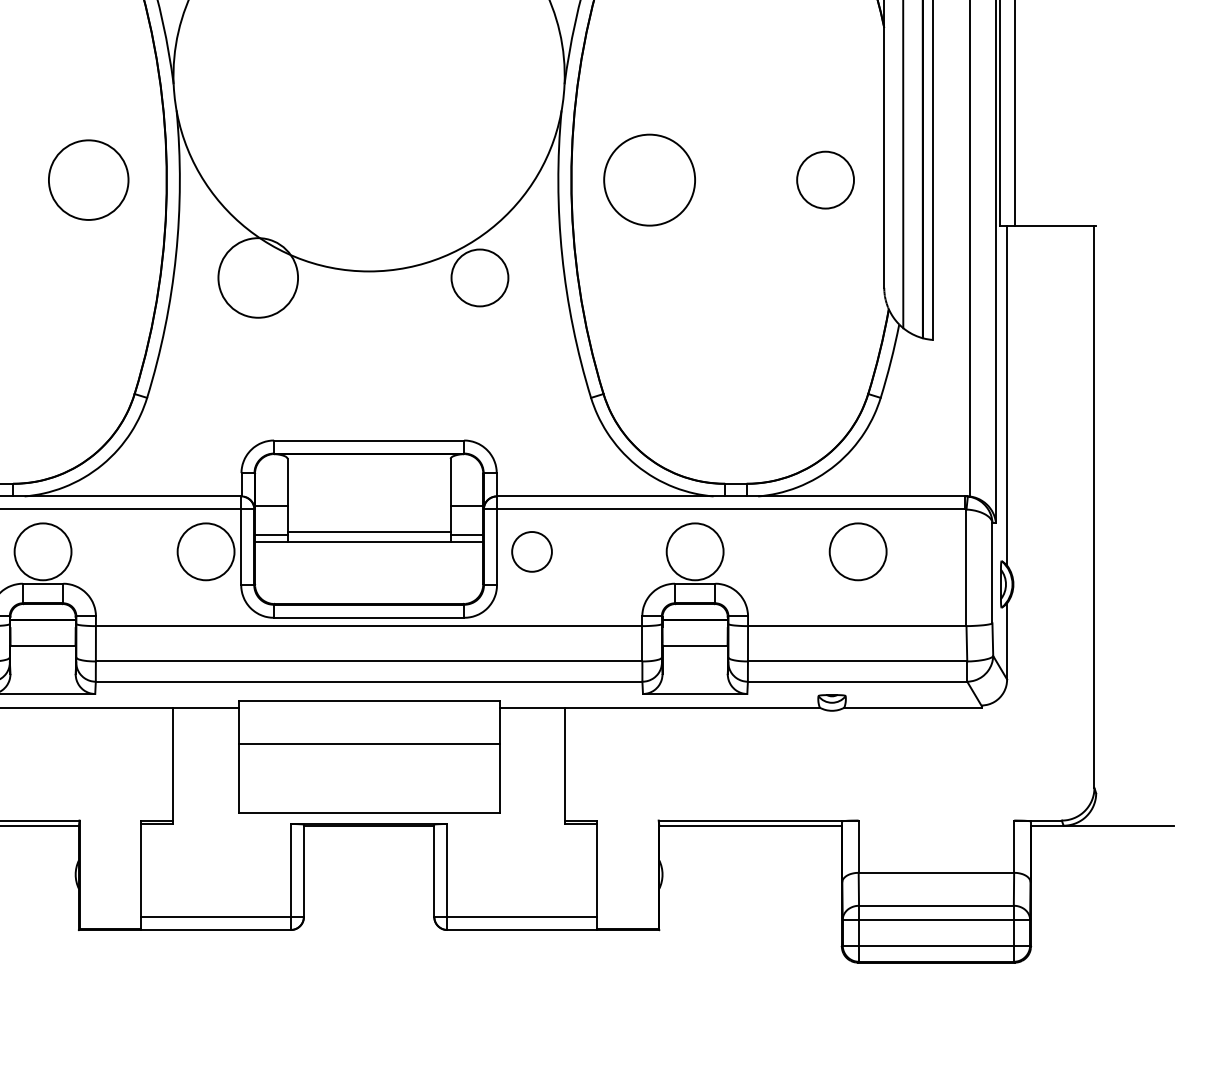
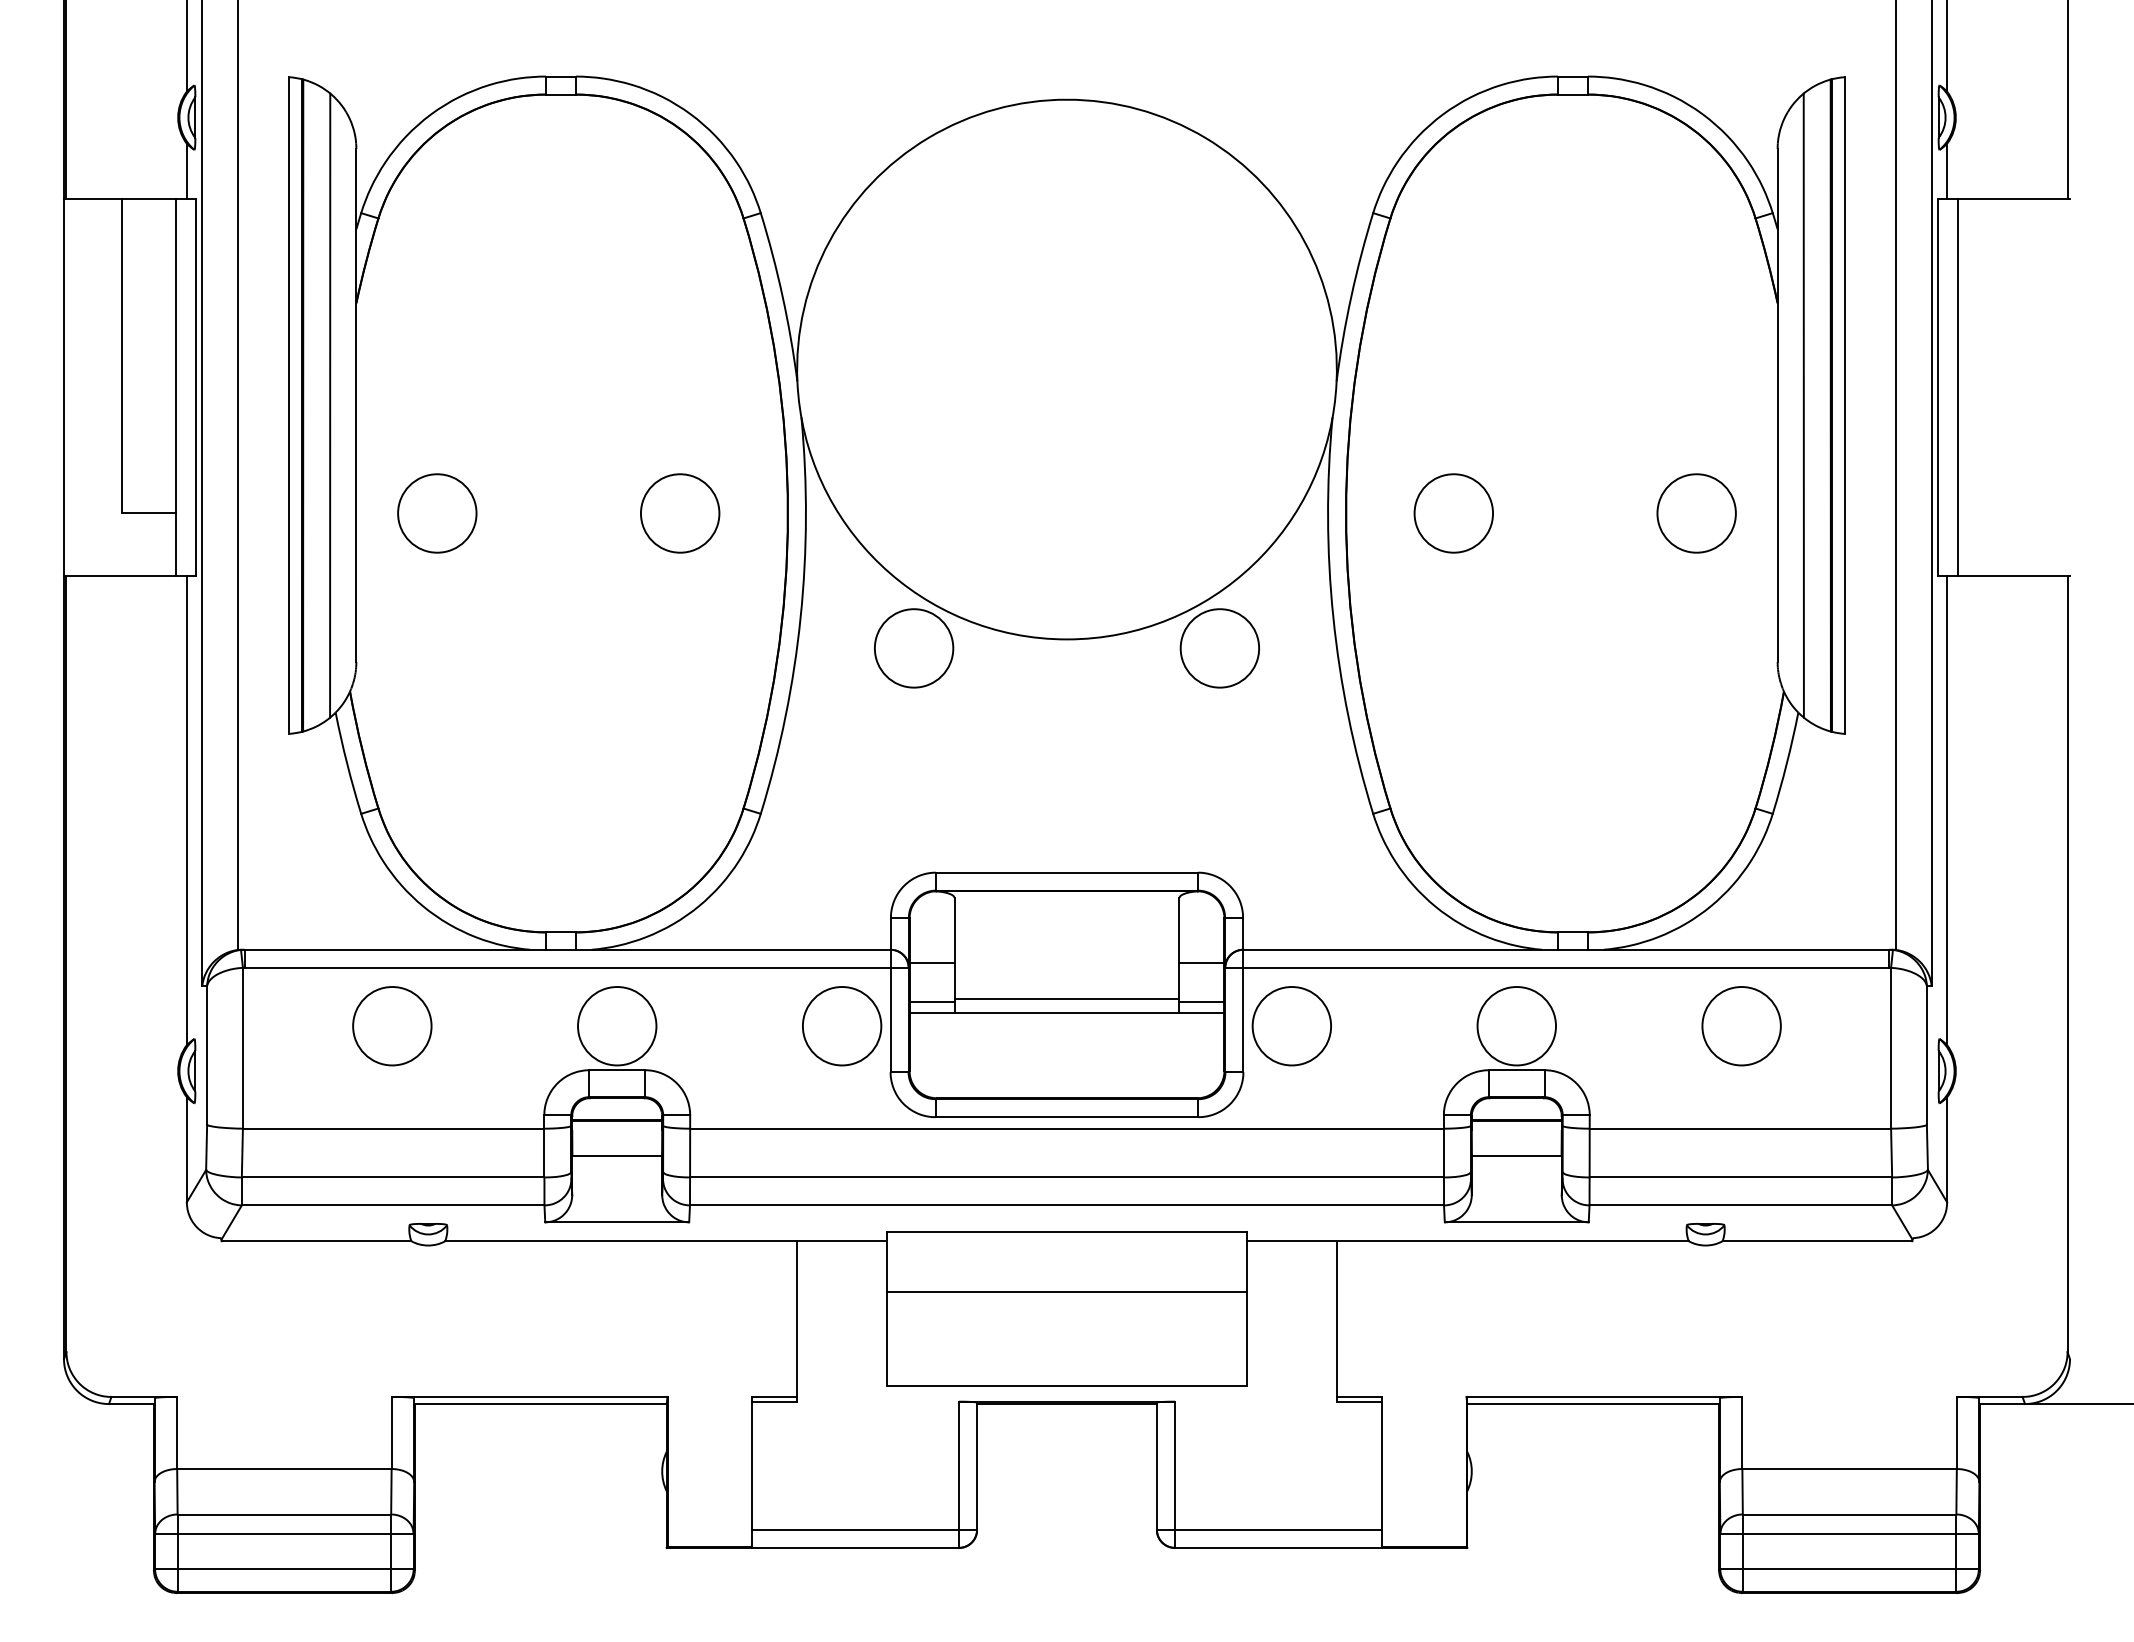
circle: (88, 180) -> (679, 513), size x0.71
circle: (649, 180) -> (1453, 513), size x0.62
circle: (257, 278) -> (913, 648), size x0.71
circle: (531, 552) -> (1291, 1026), size x1.43

